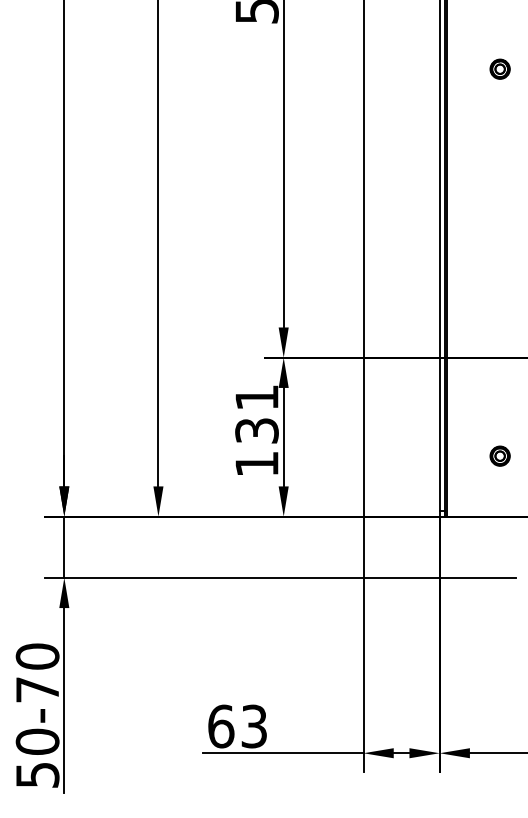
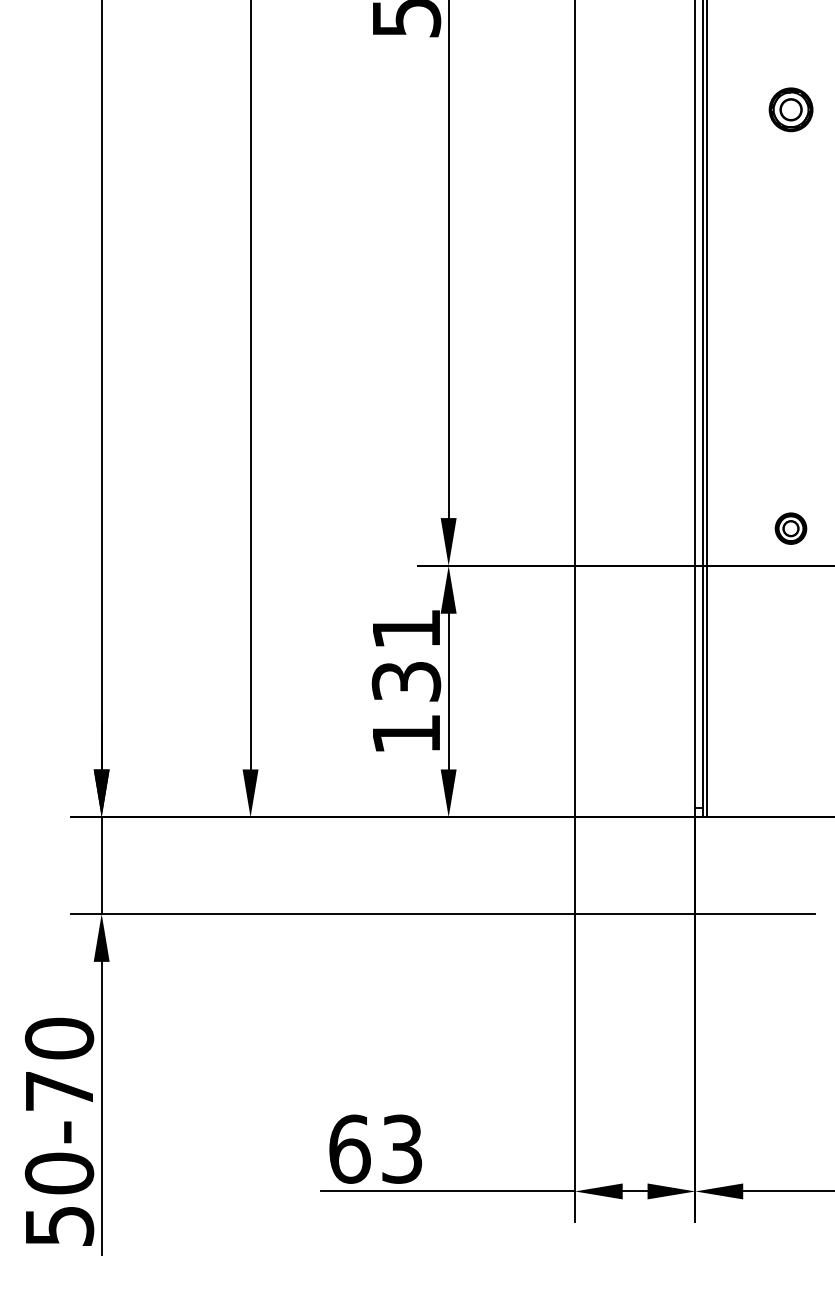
part: (499, 68) -> (789, 108), size x1.4
part: (499, 455) -> (789, 527), moved

